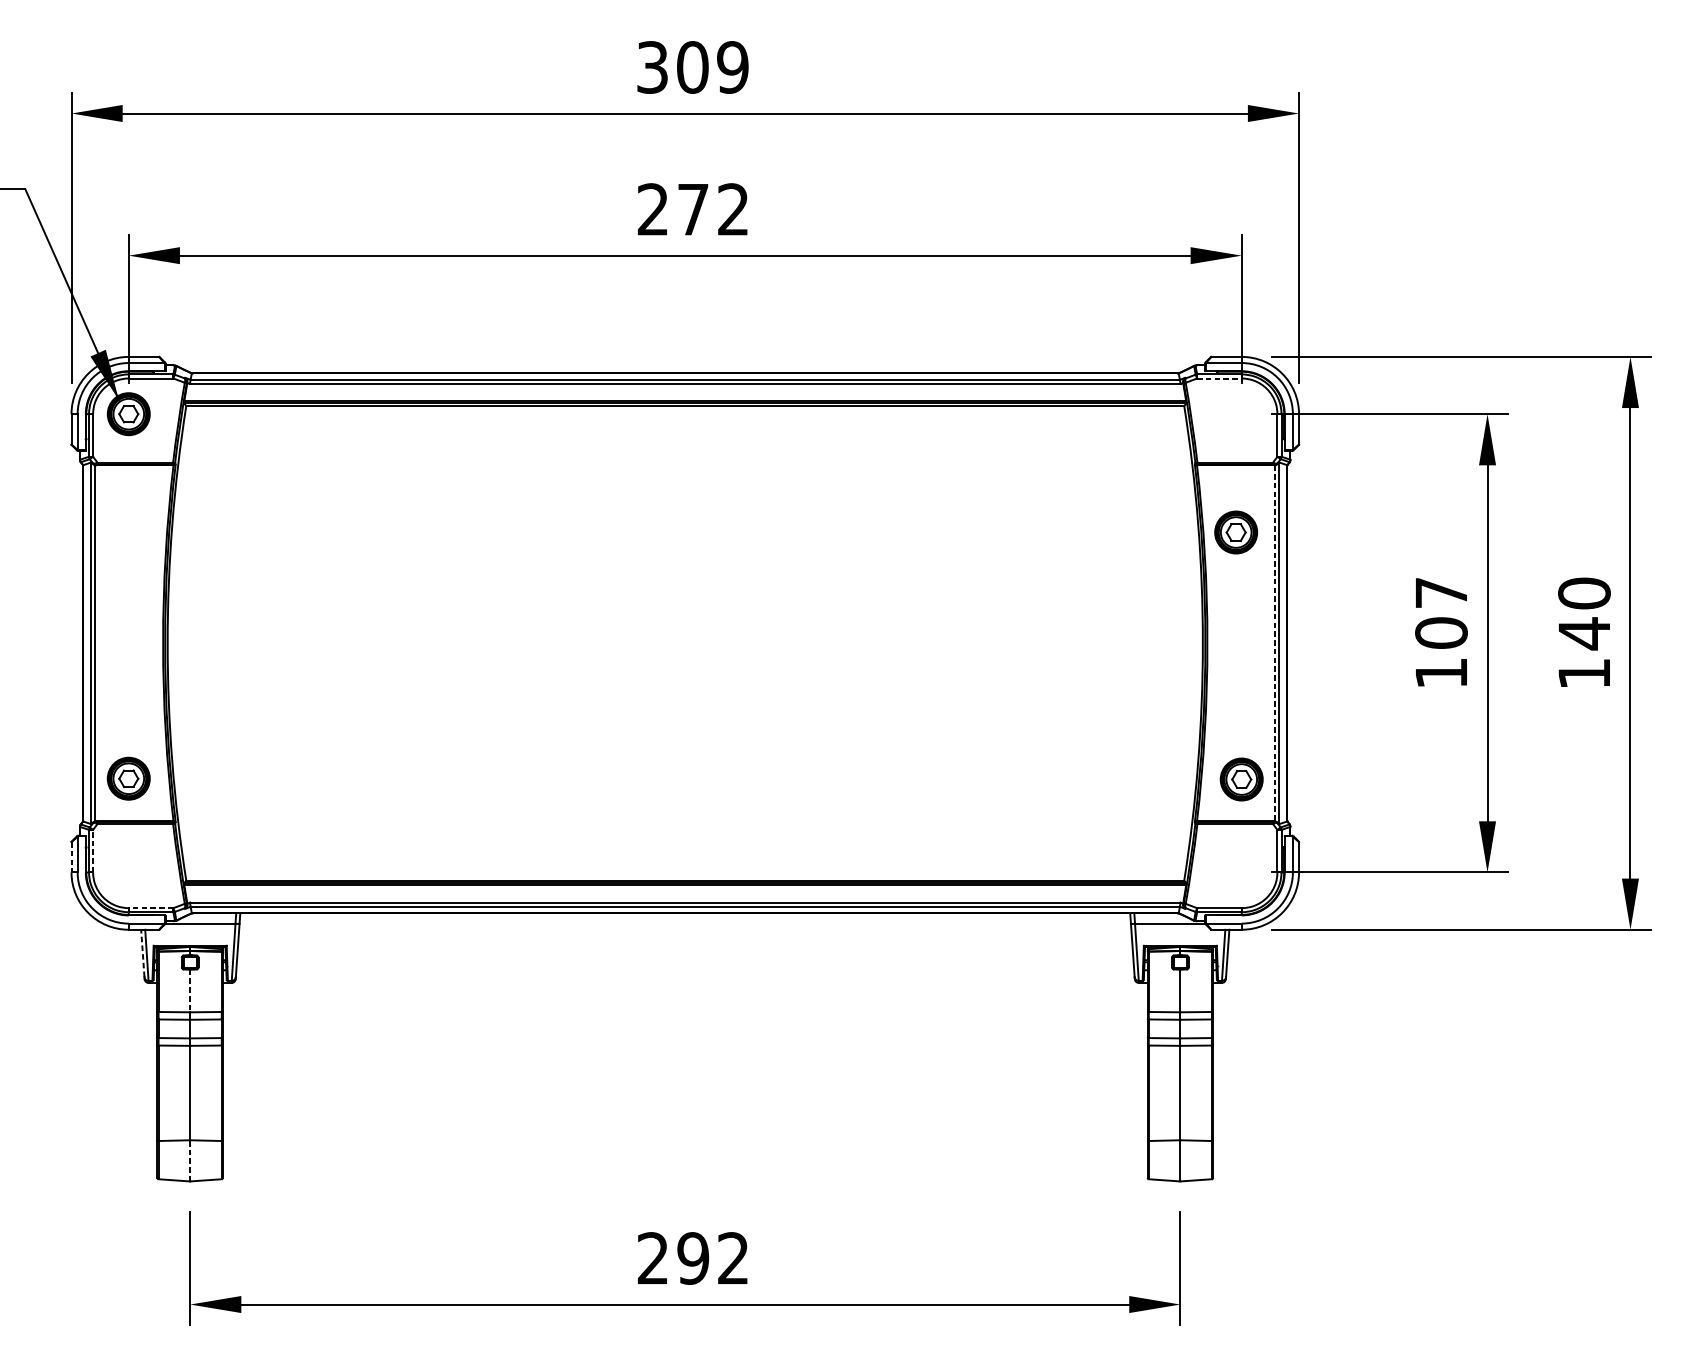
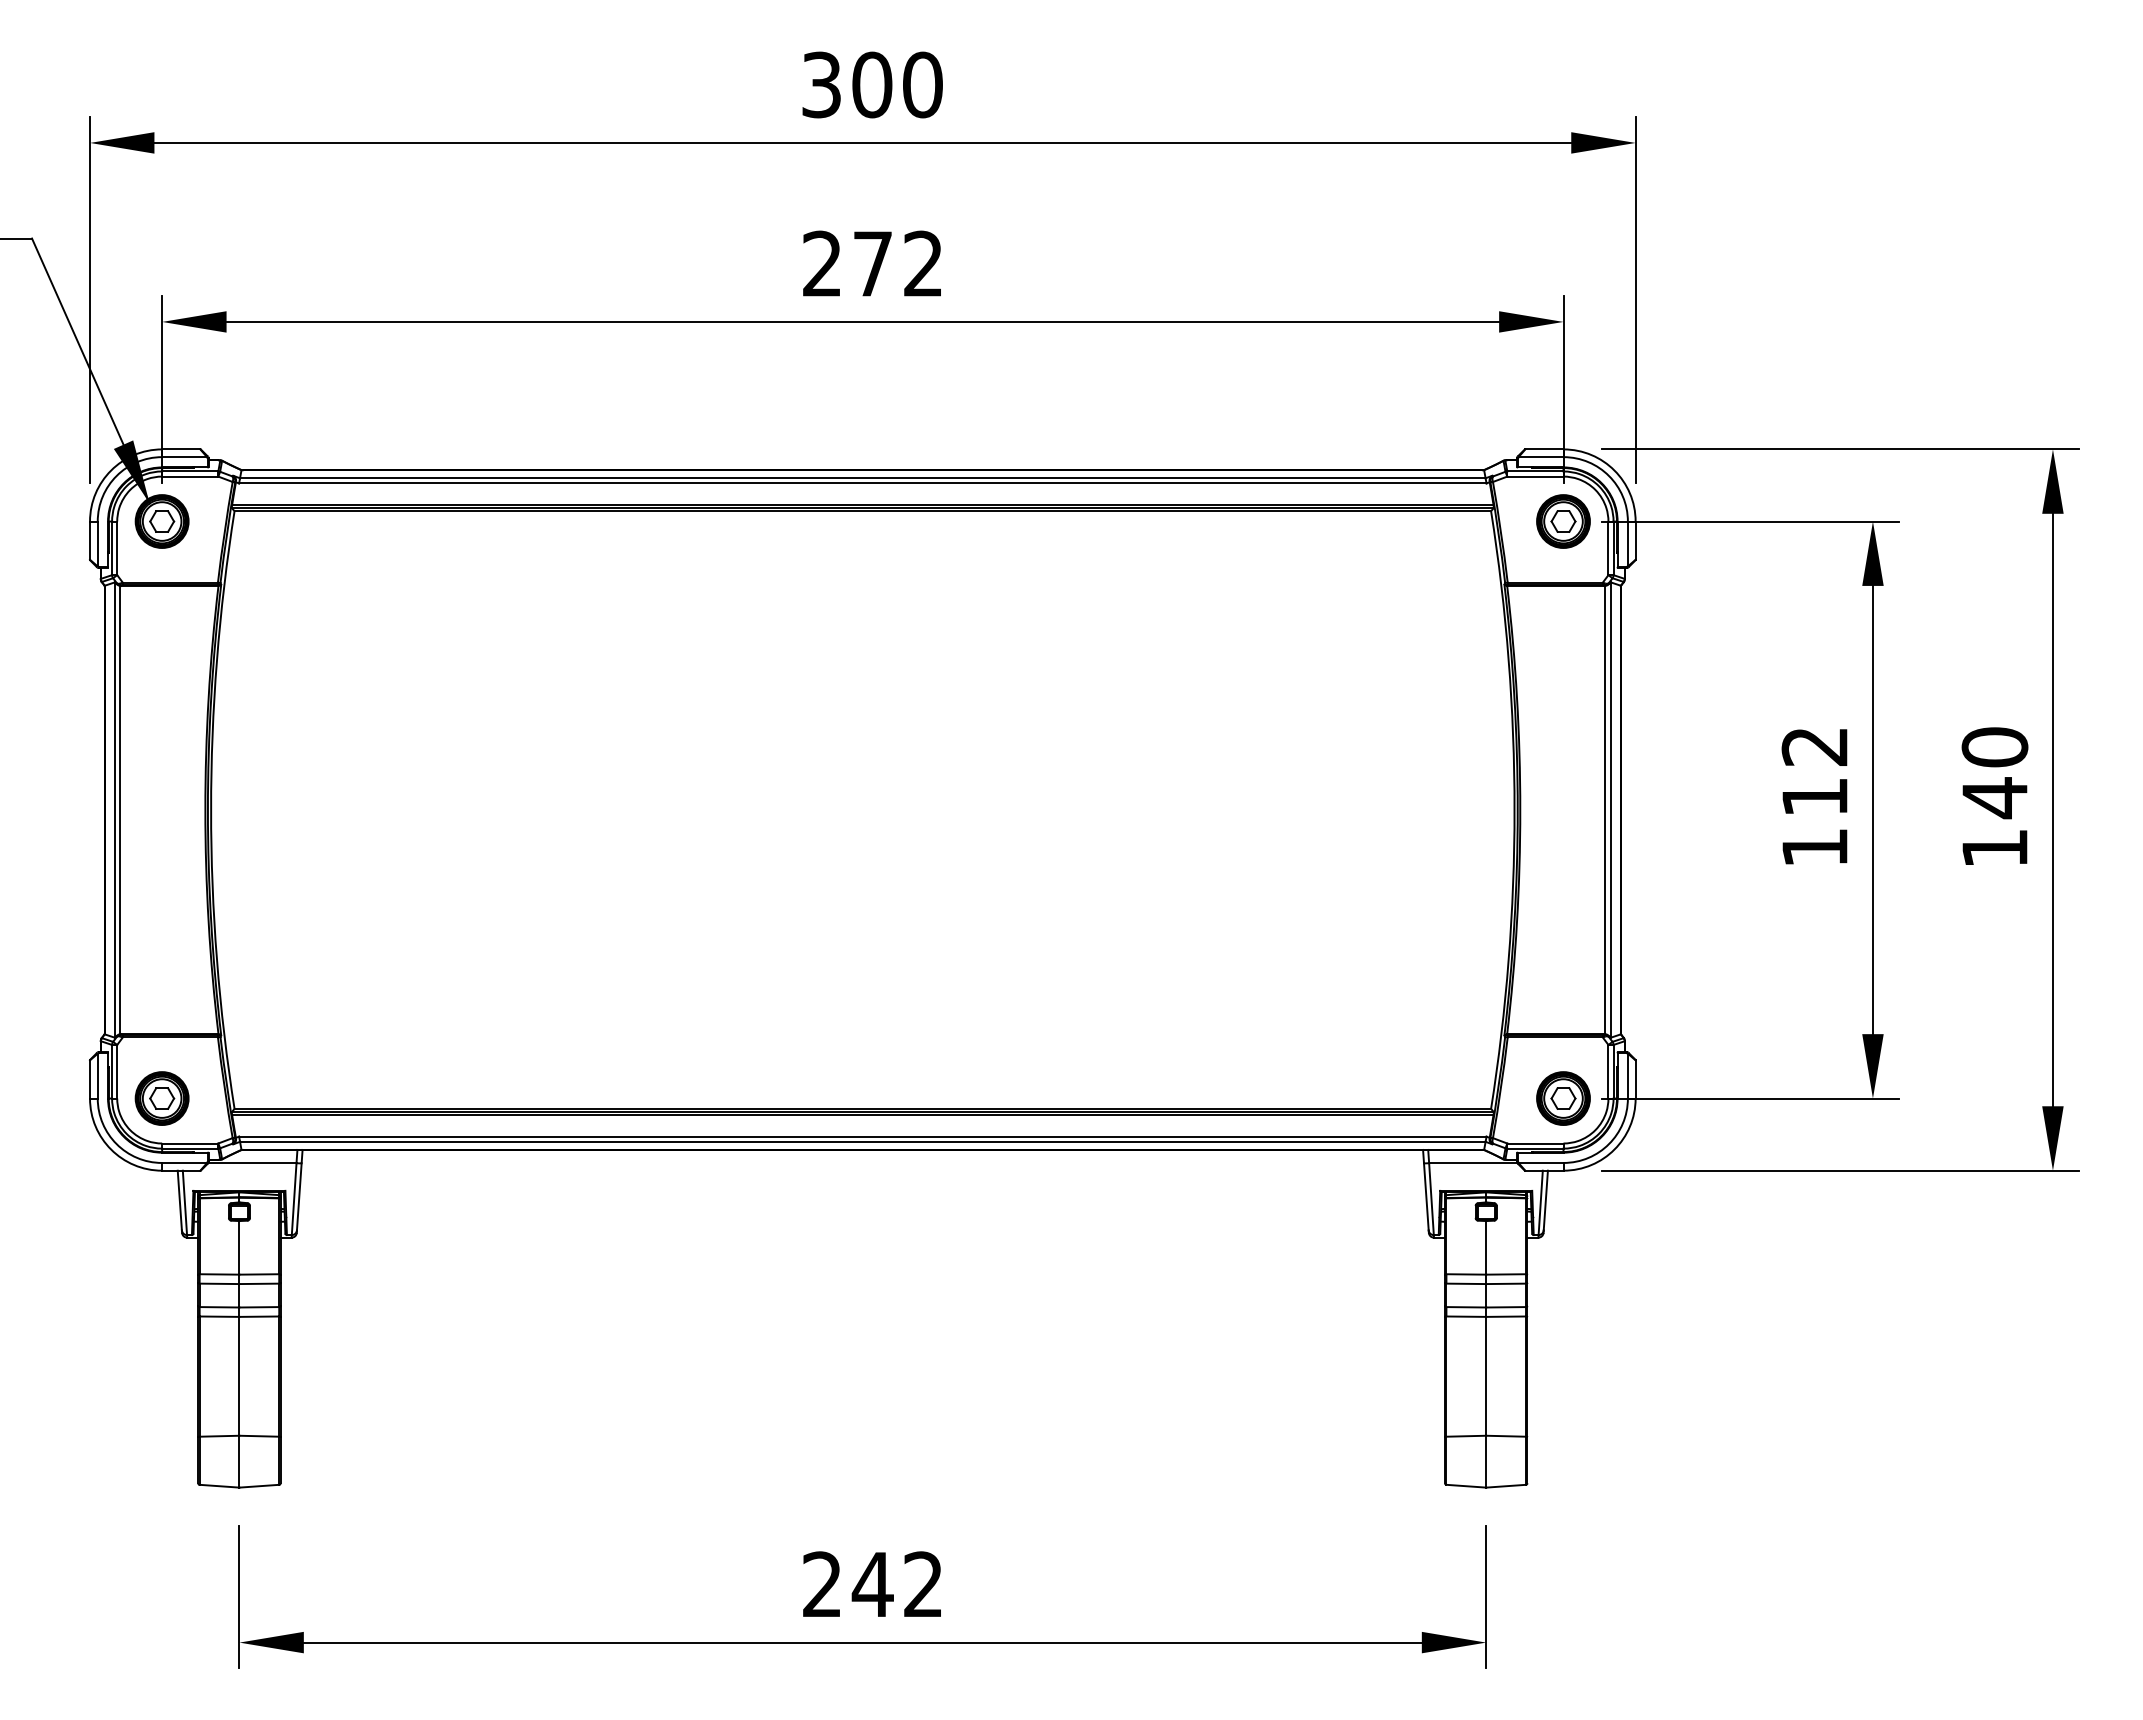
text: (732, 67) -> (922, 84), 309 -> 300
line: (1219, 378) -> (1535, 476), dashed -> solid
part: (1236, 532) -> (1563, 521), moved
text: (1441, 613) -> (1814, 772), 107 -> 112
line: (1275, 643) -> (1605, 810), dashed -> solid
part: (128, 778) -> (161, 1098), moved
part: (1241, 779) -> (1563, 1098), moved
line: (93, 850) -> (117, 1071), dashed -> solid
line: (71, 857) -> (90, 1079), dashed -> solid
line: (150, 908) -> (189, 1143), dashed -> solid
line: (142, 953) -> (179, 1200), dashed -> solid
line: (190, 990) -> (239, 1247), dashed -> solid
line: (190, 1160) -> (239, 1461), dashed -> solid
text: (692, 1258) -> (872, 1584), 292 -> 242

